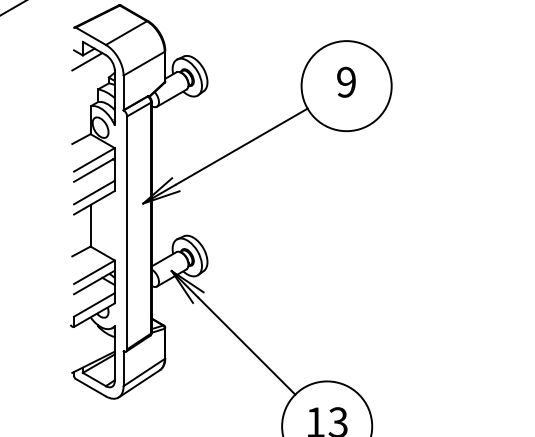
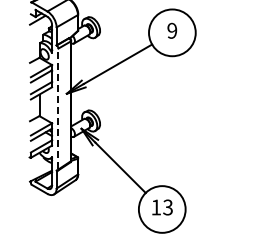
line: (127, 231) -> (58, 108), solid -> dashed

